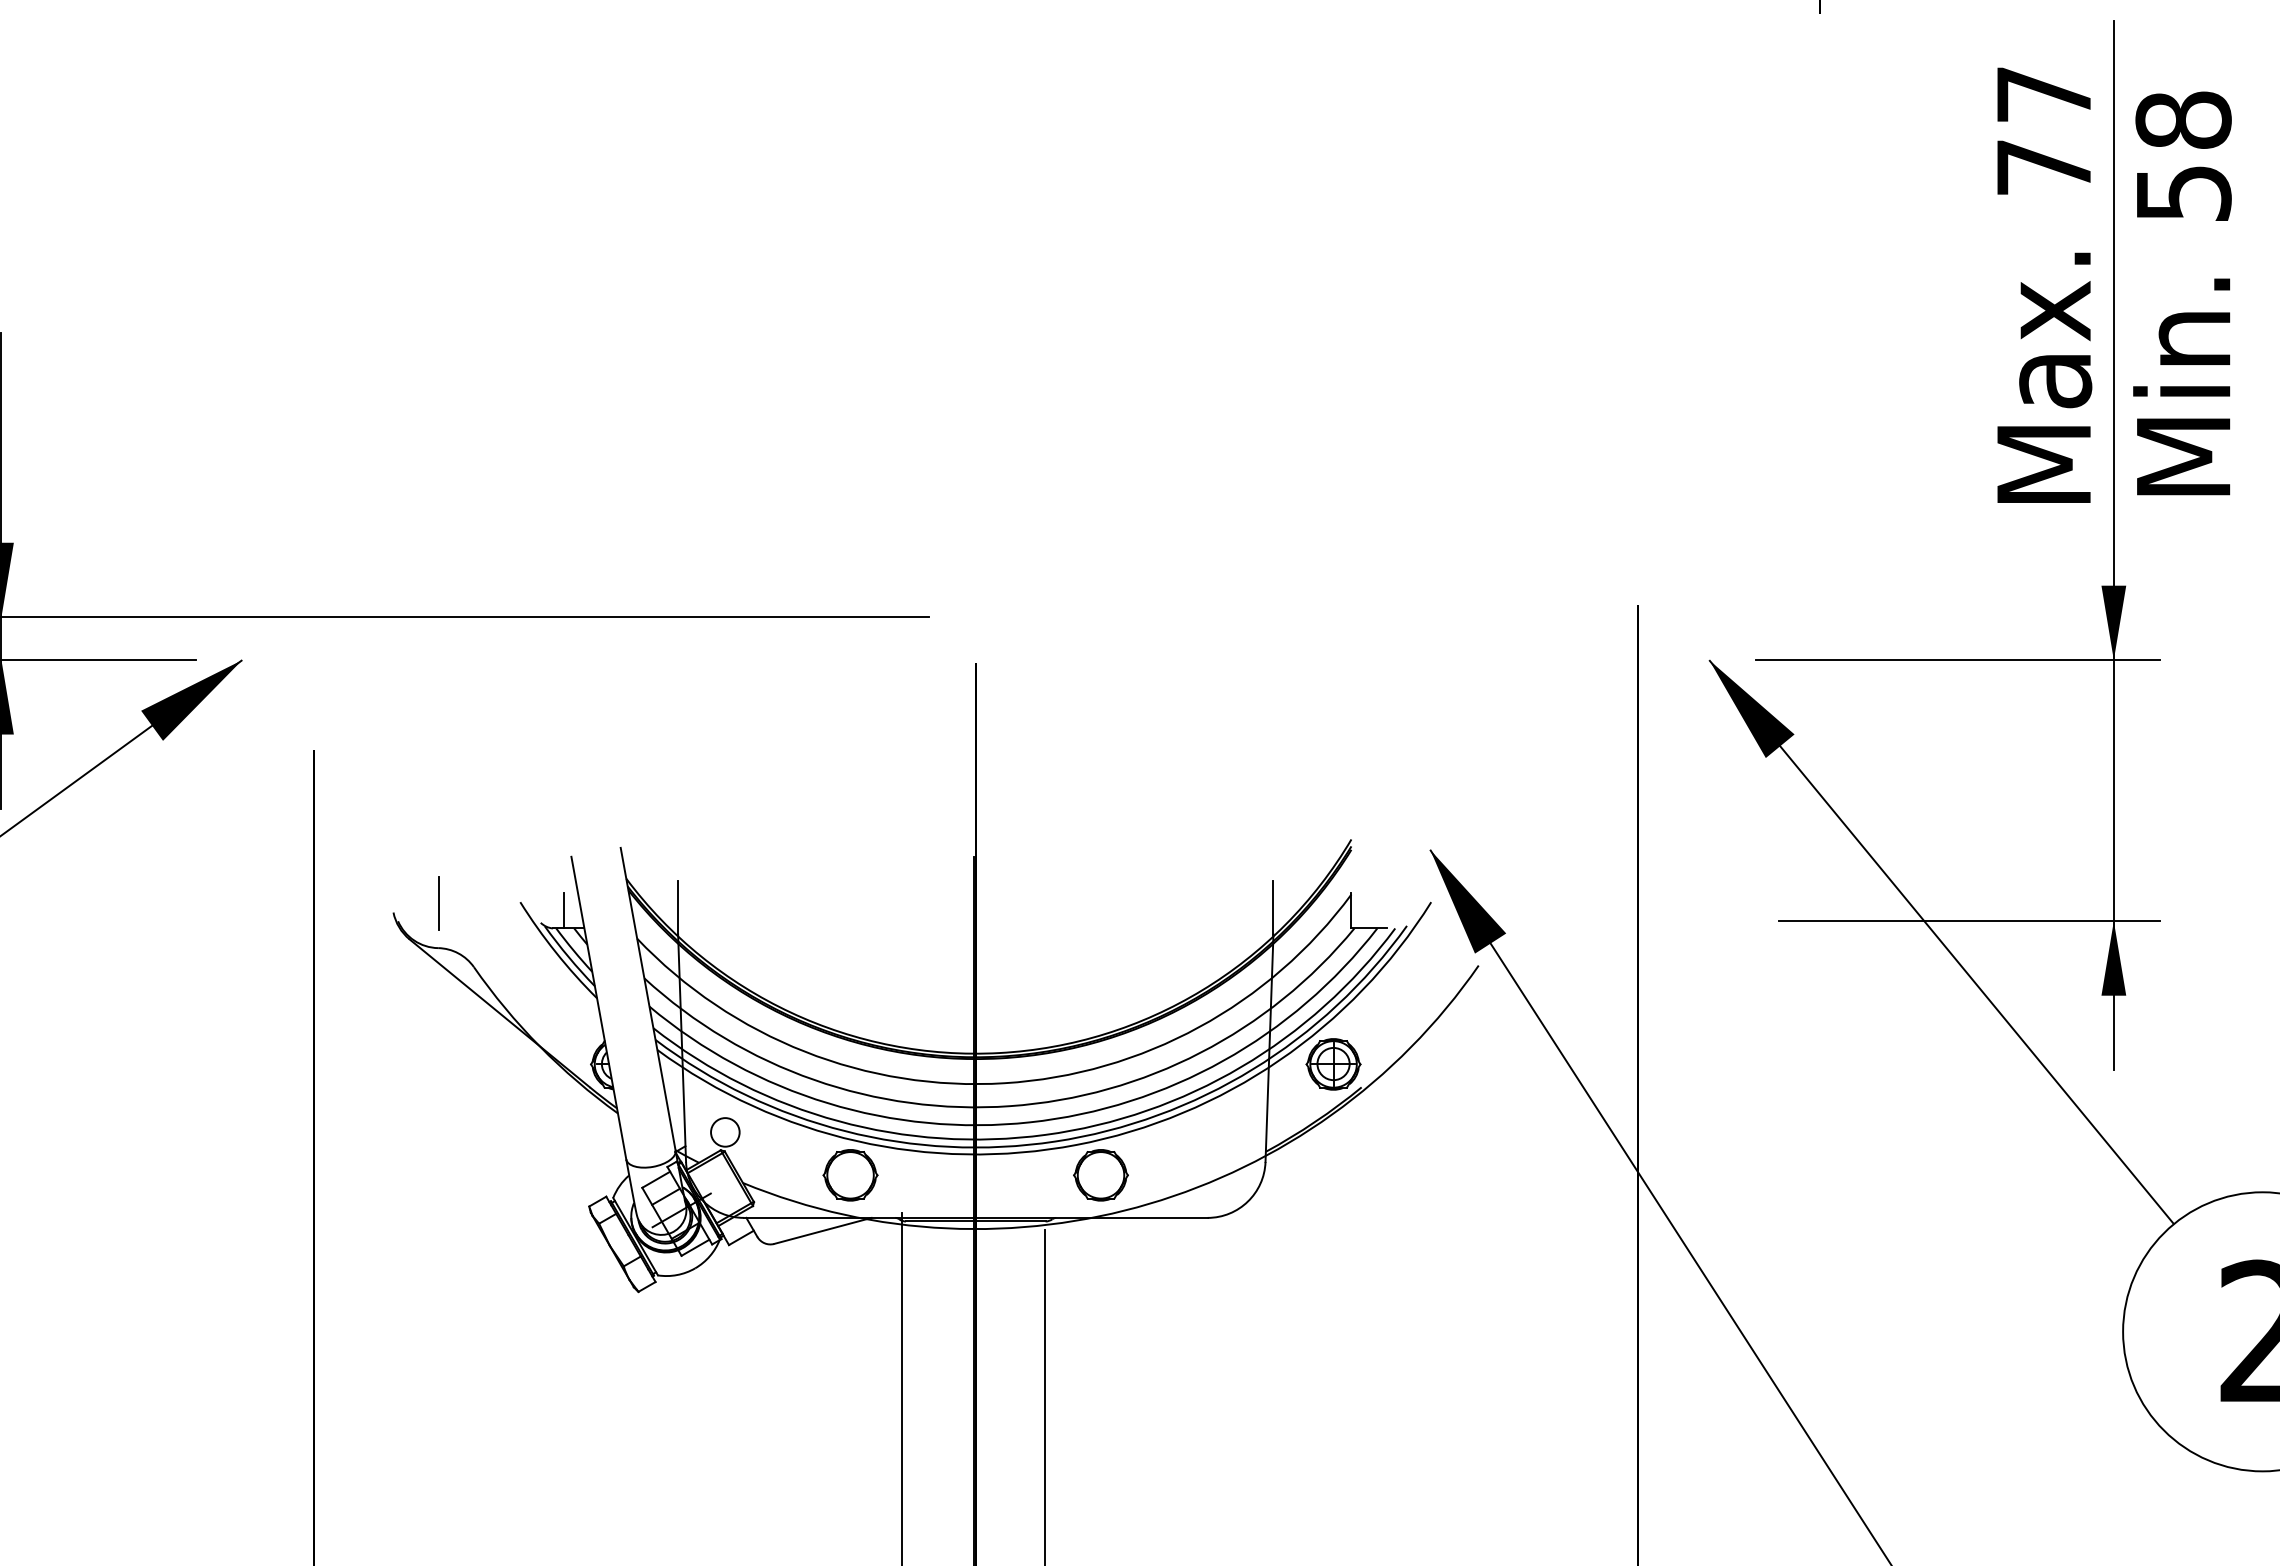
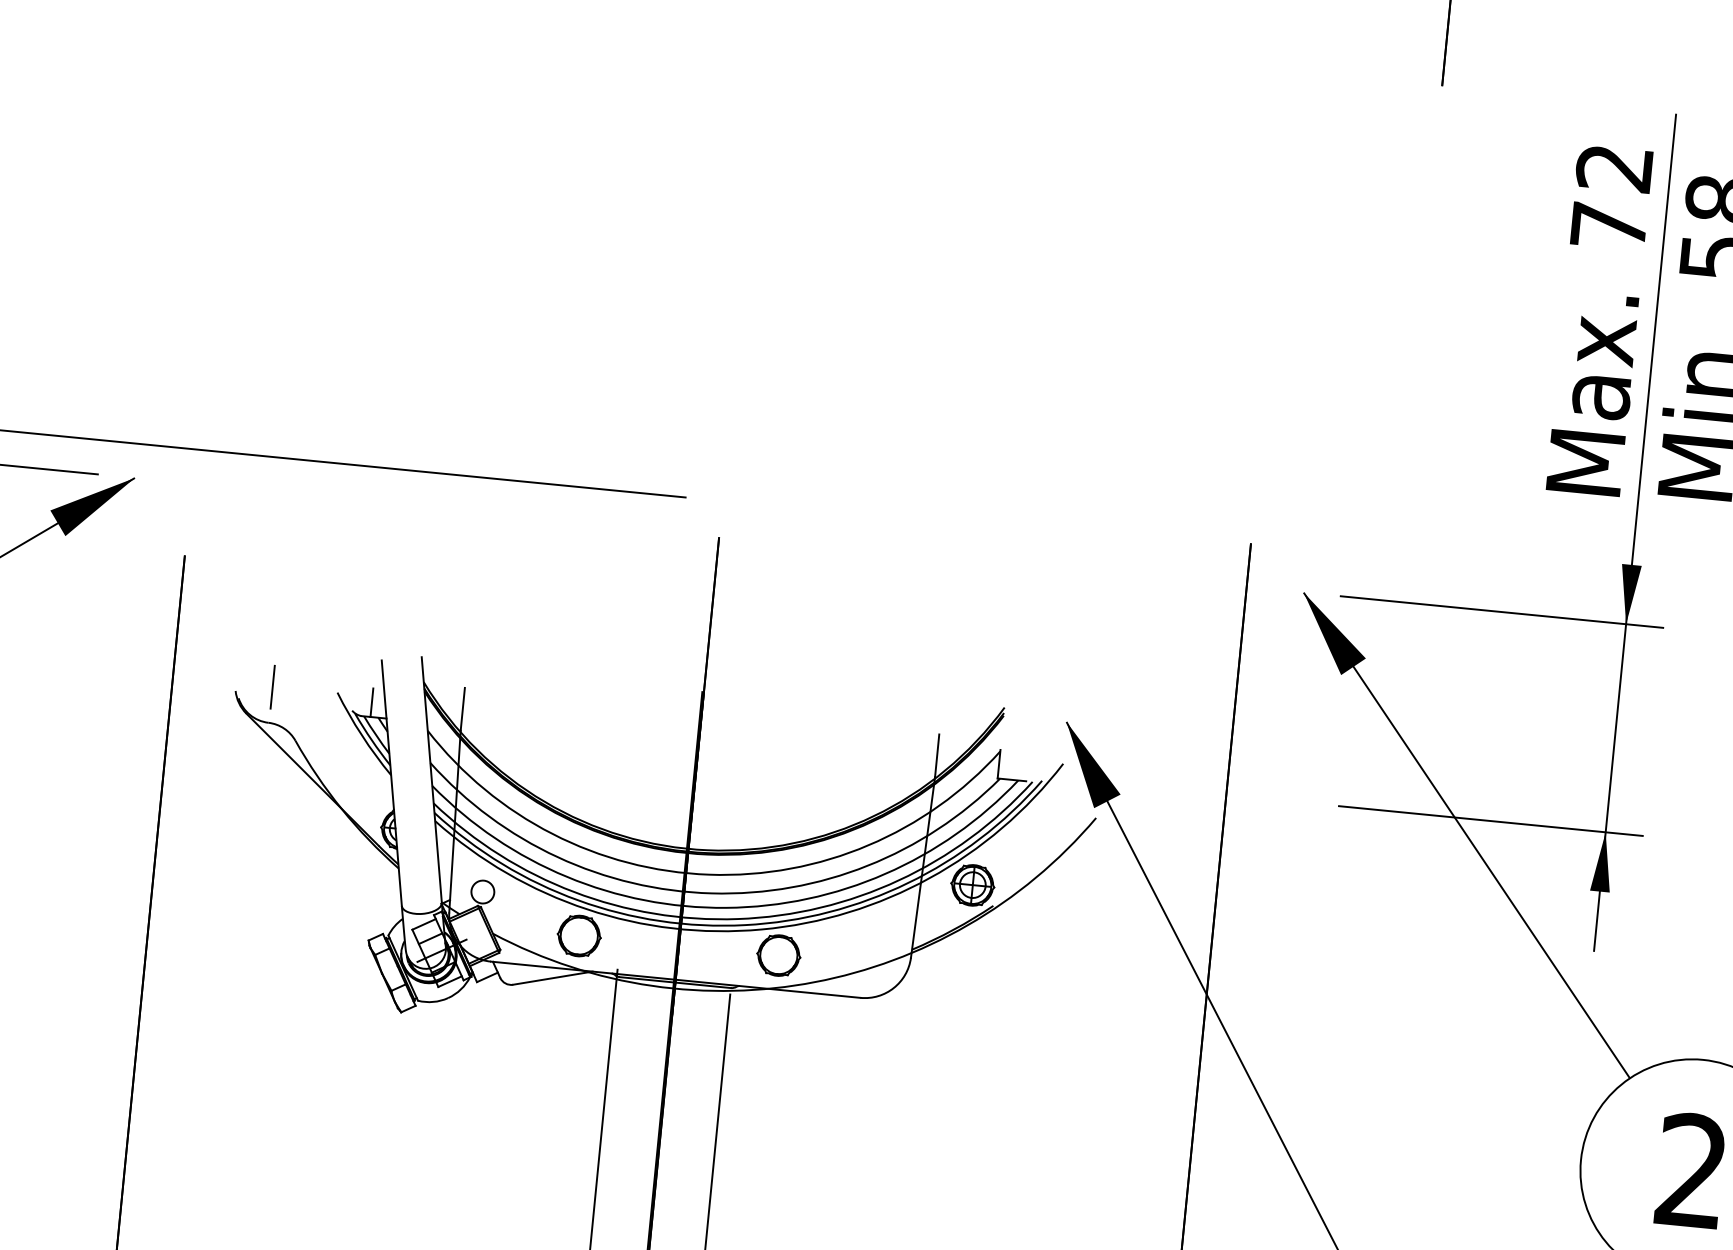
text: (2042, 94) -> (1613, 167), 77 -> 72

